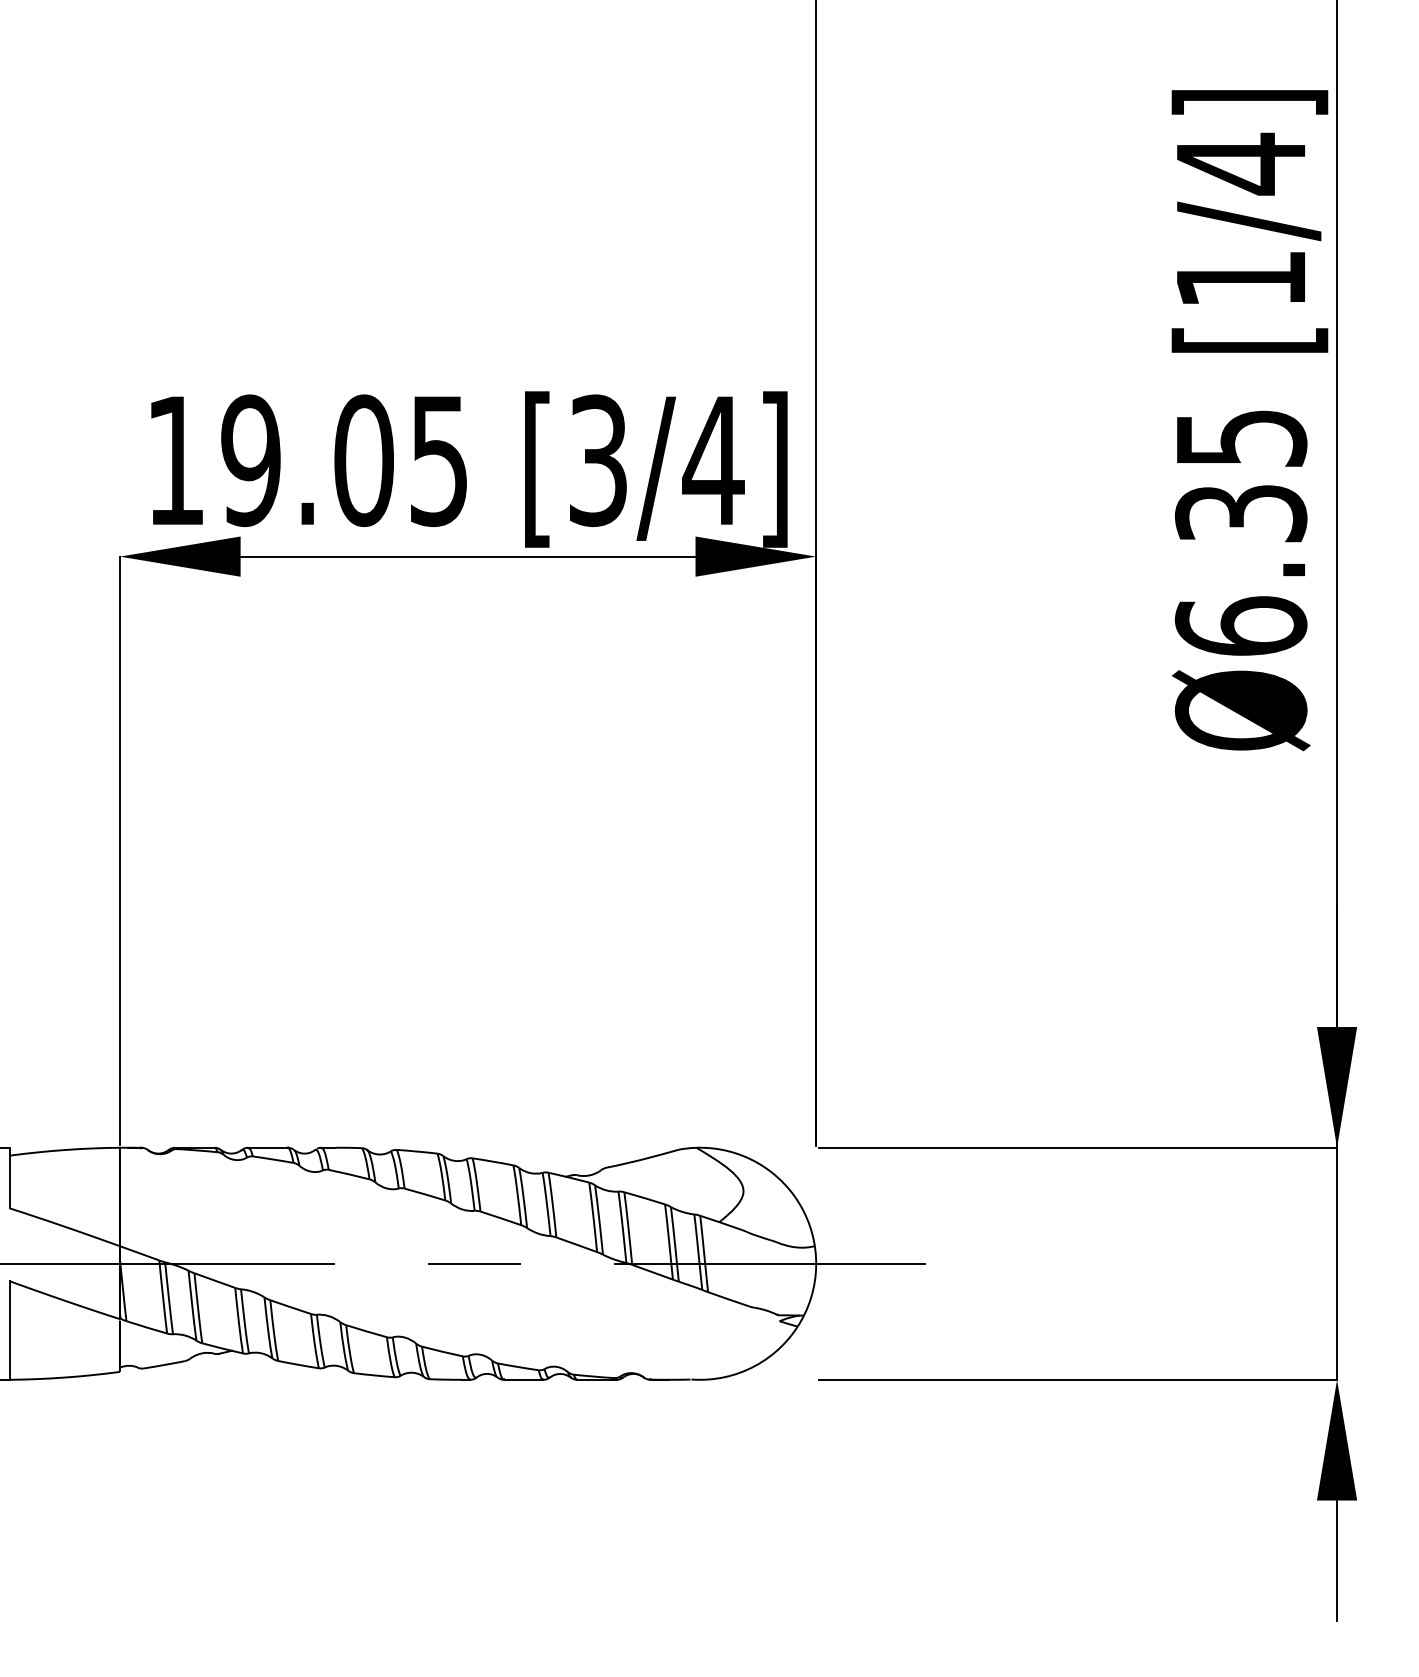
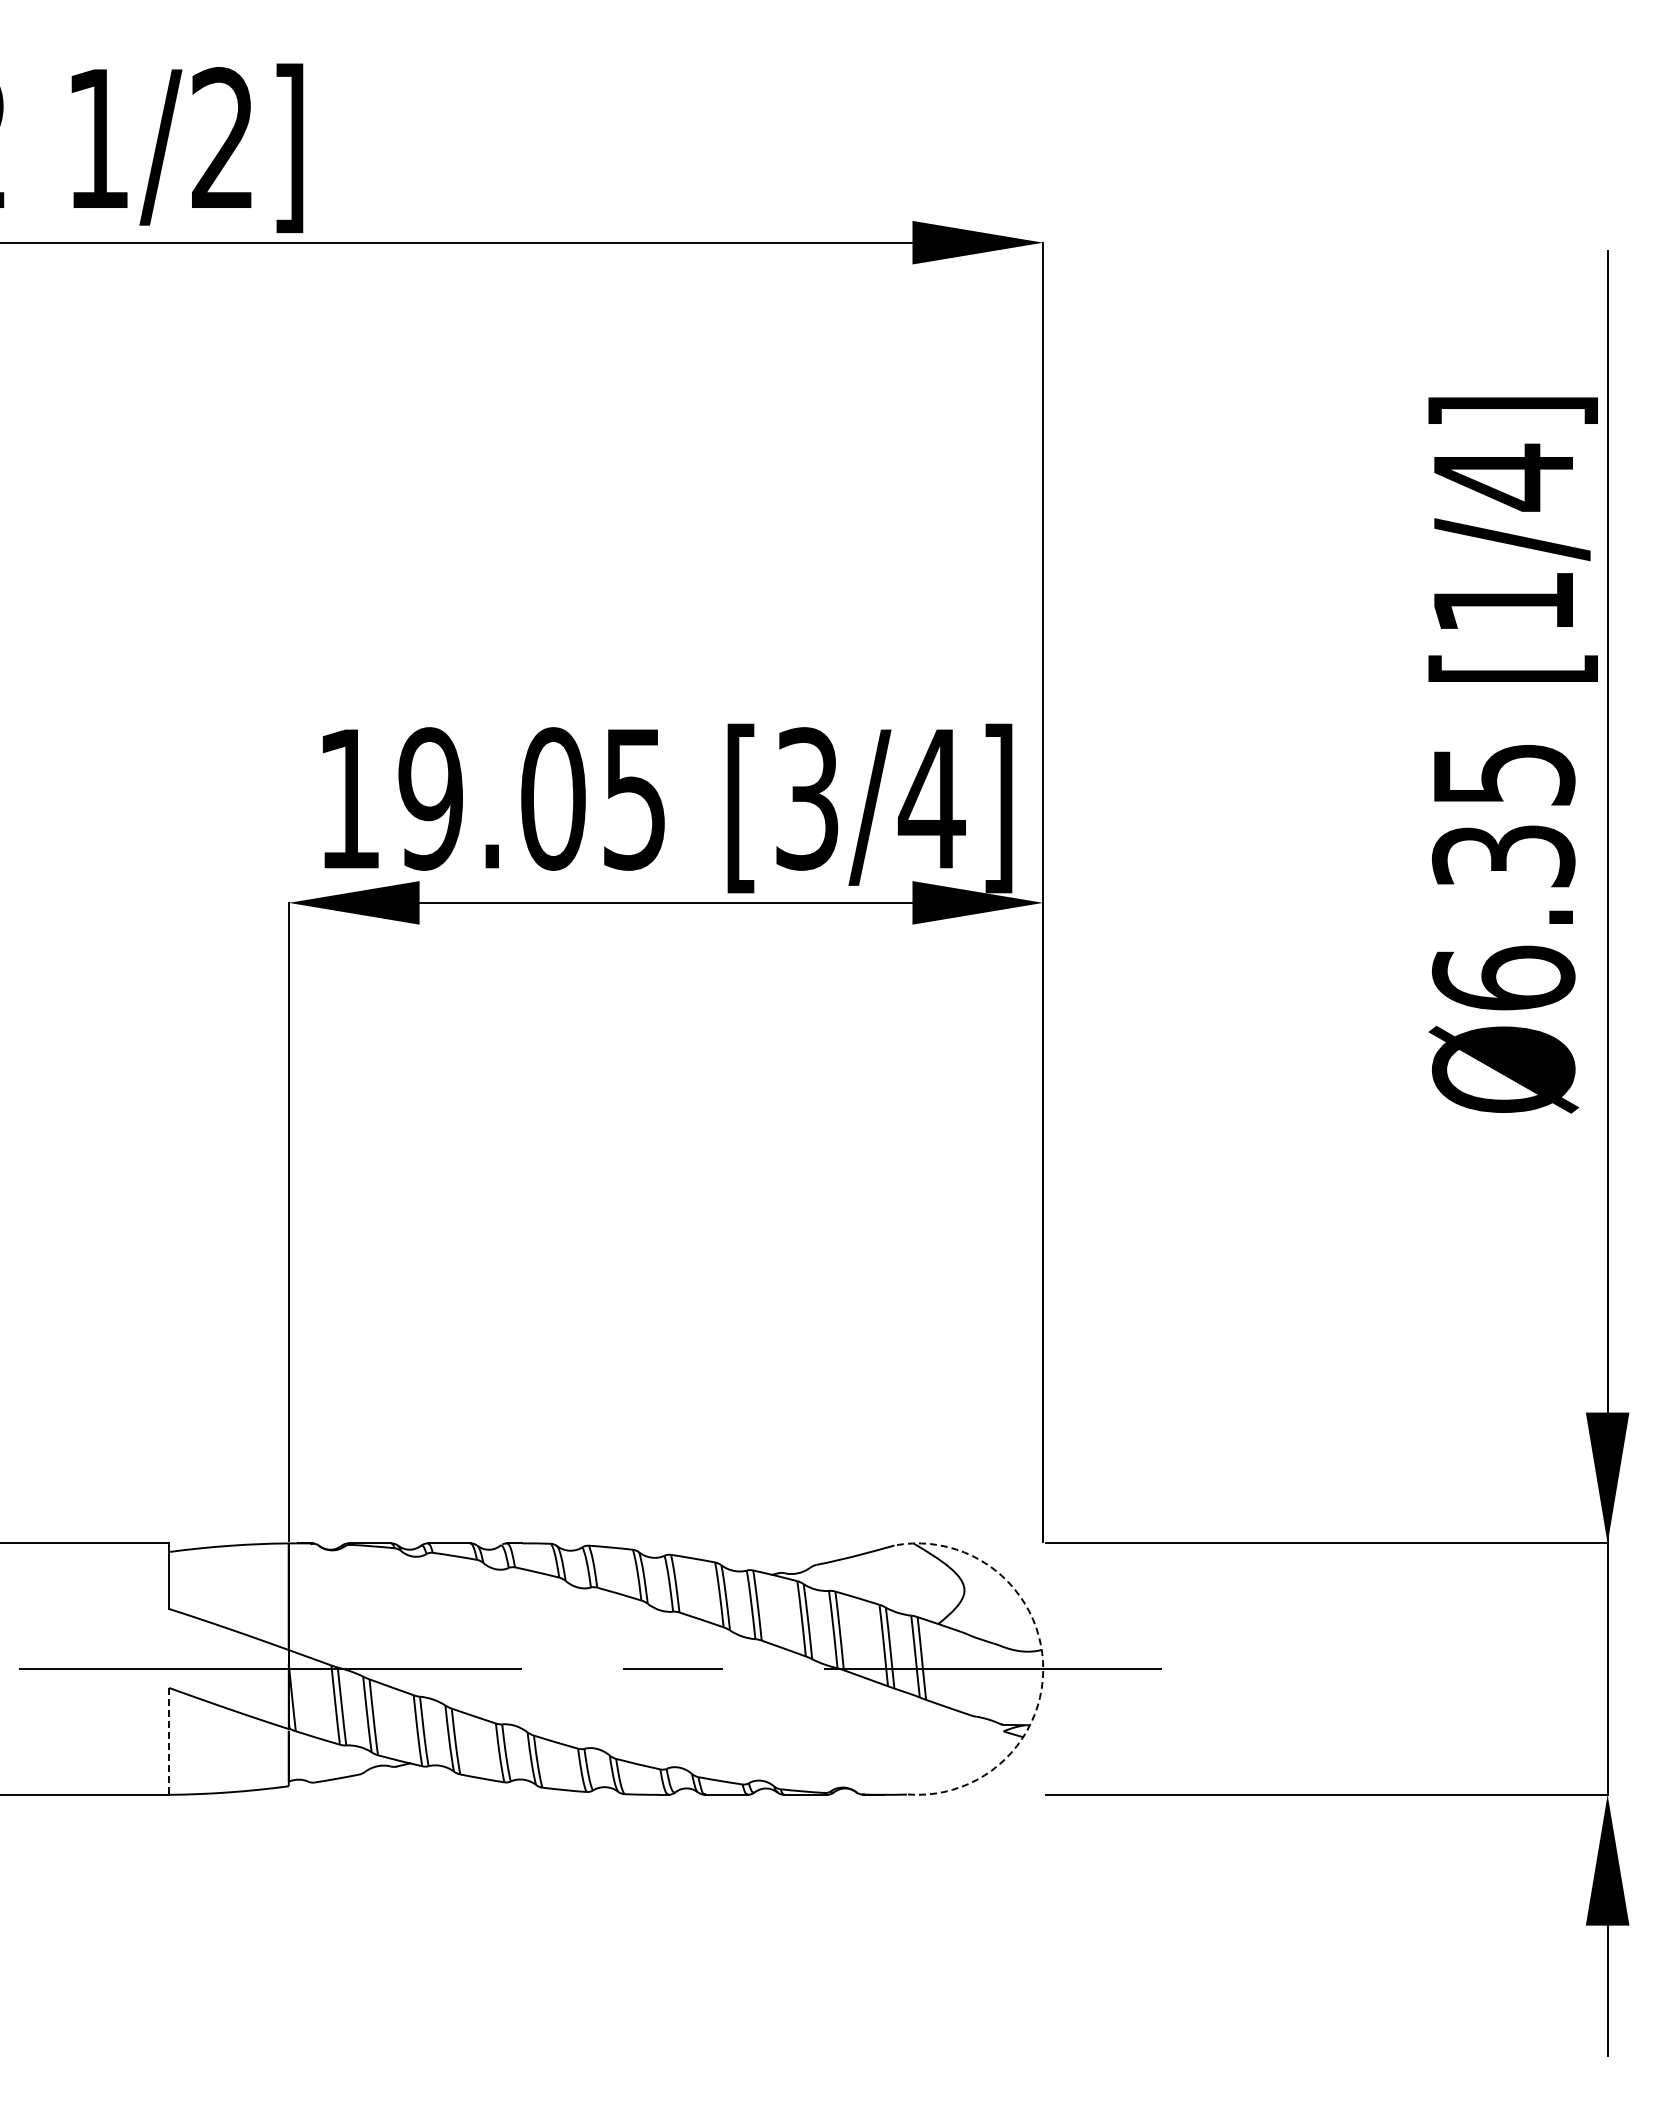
arc: (816, 1257) -> (1043, 1662), solid -> dashed
line: (9, 1330) -> (169, 1741), solid -> dashed

